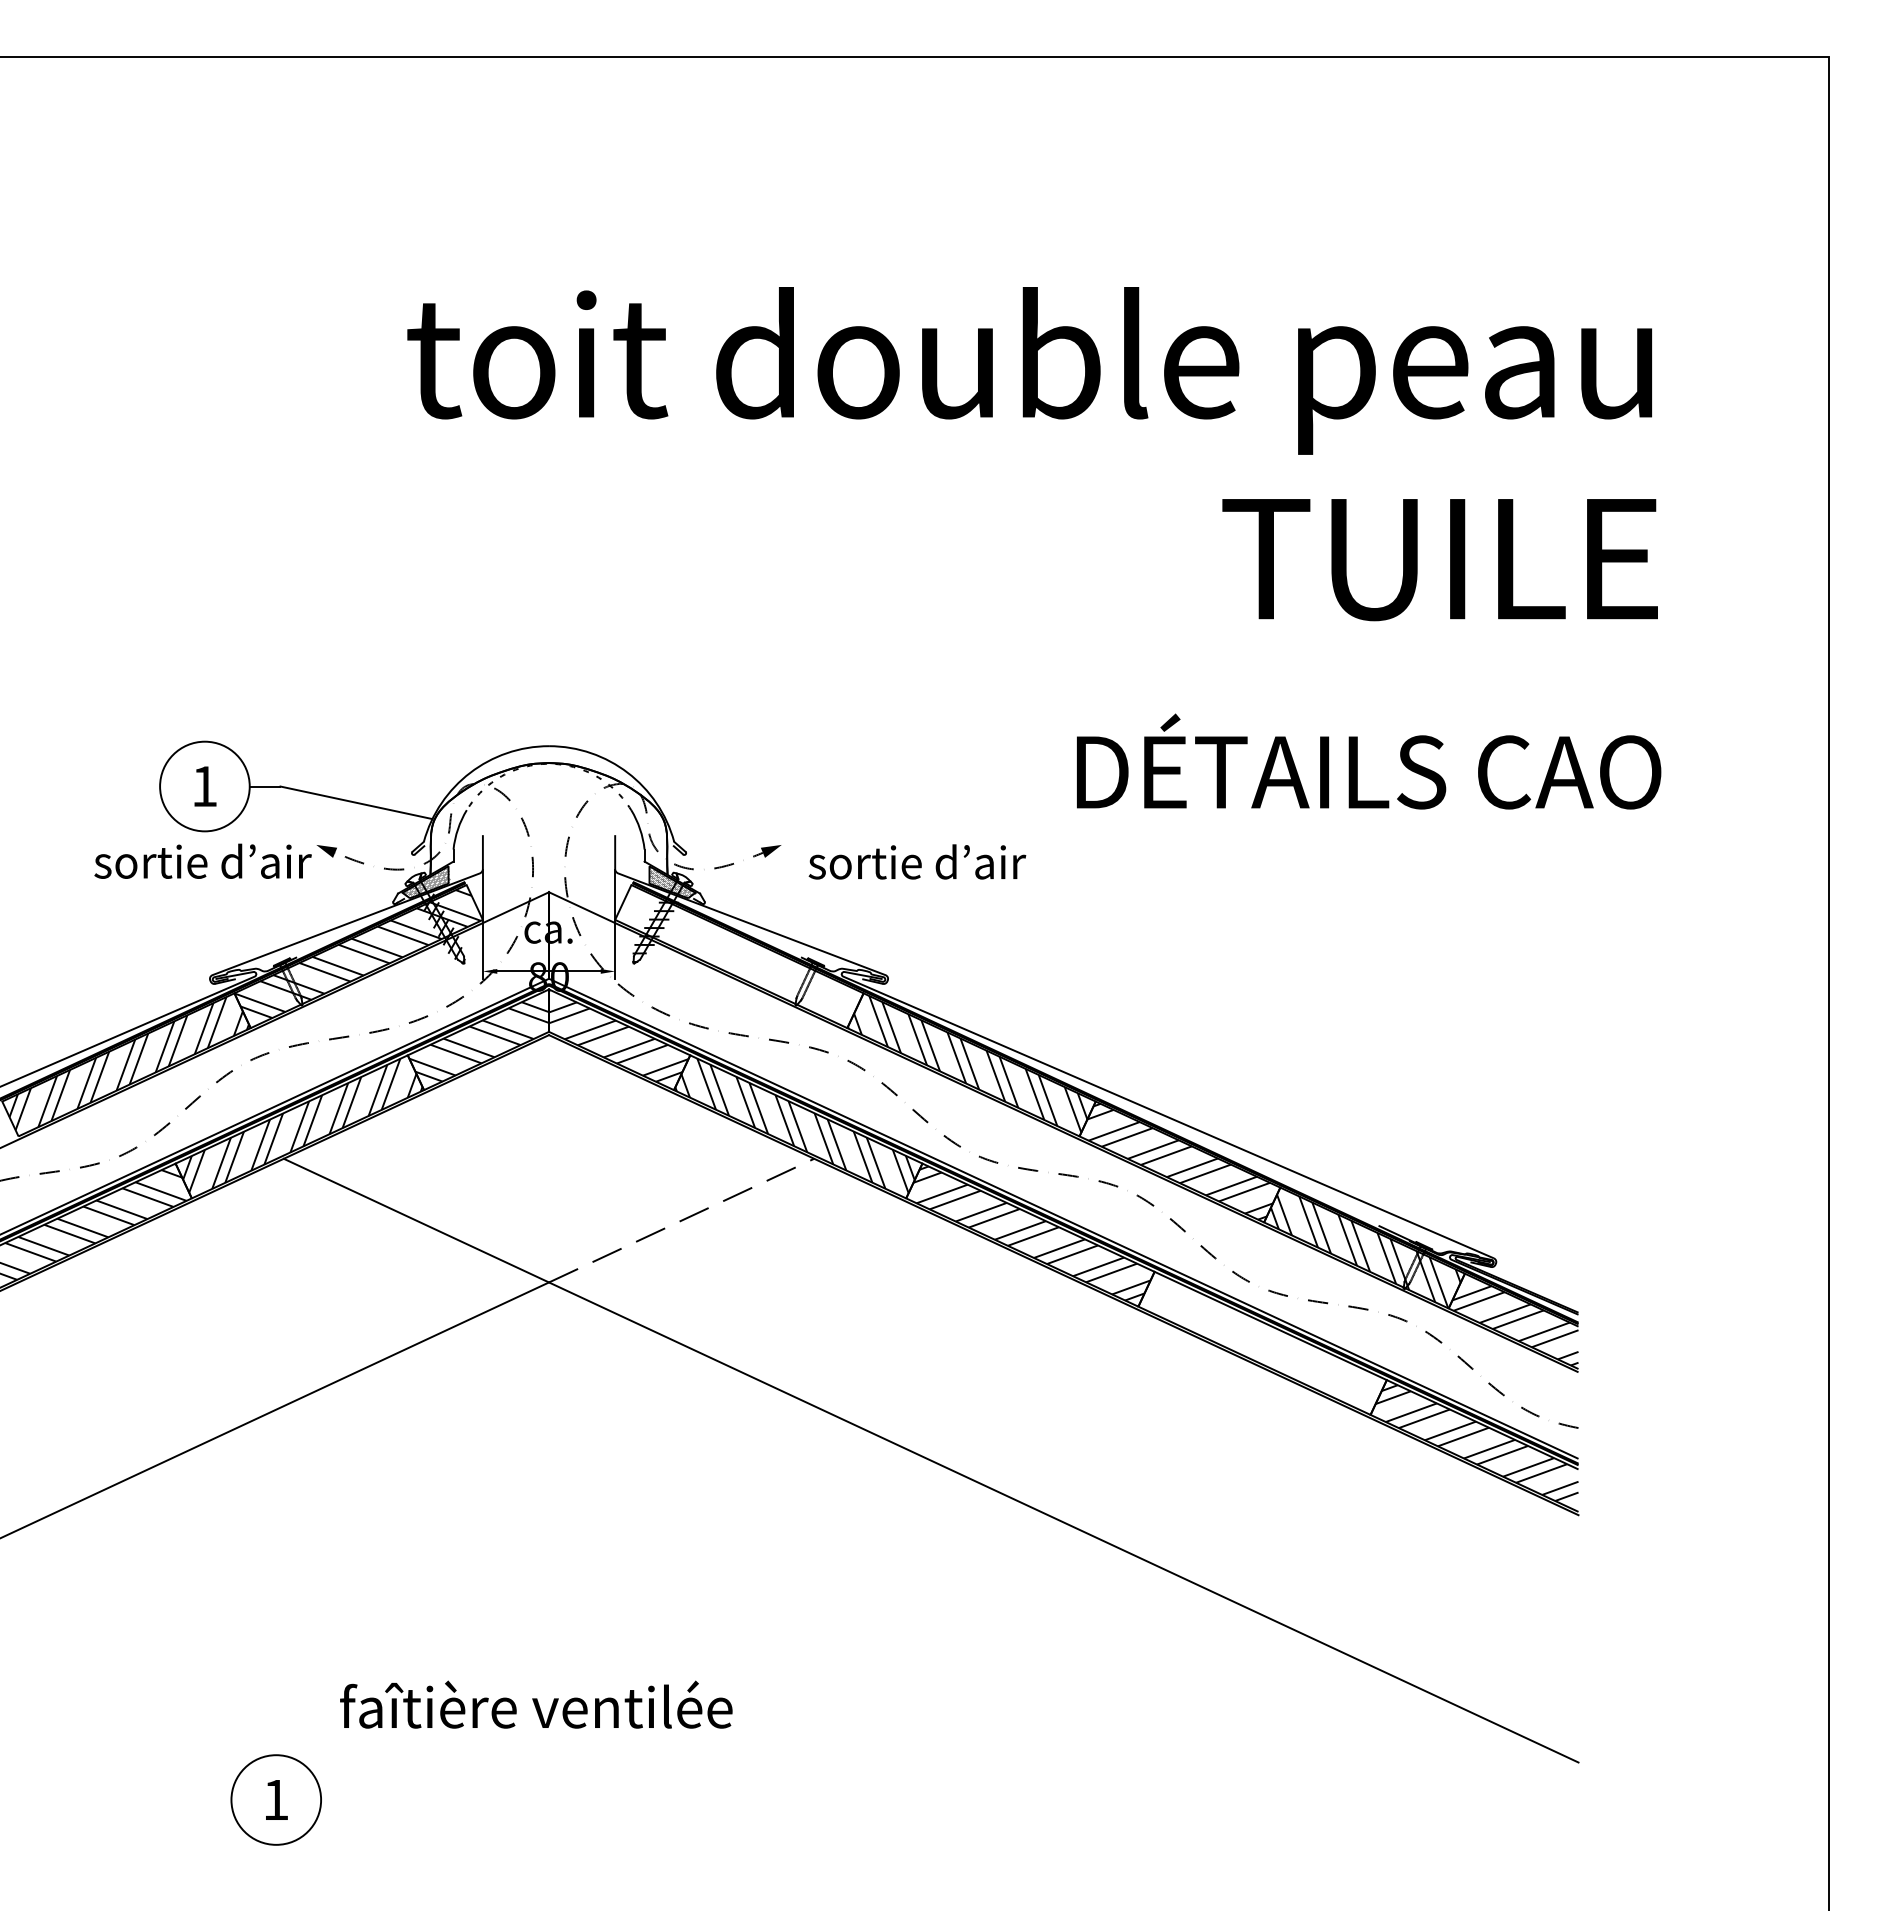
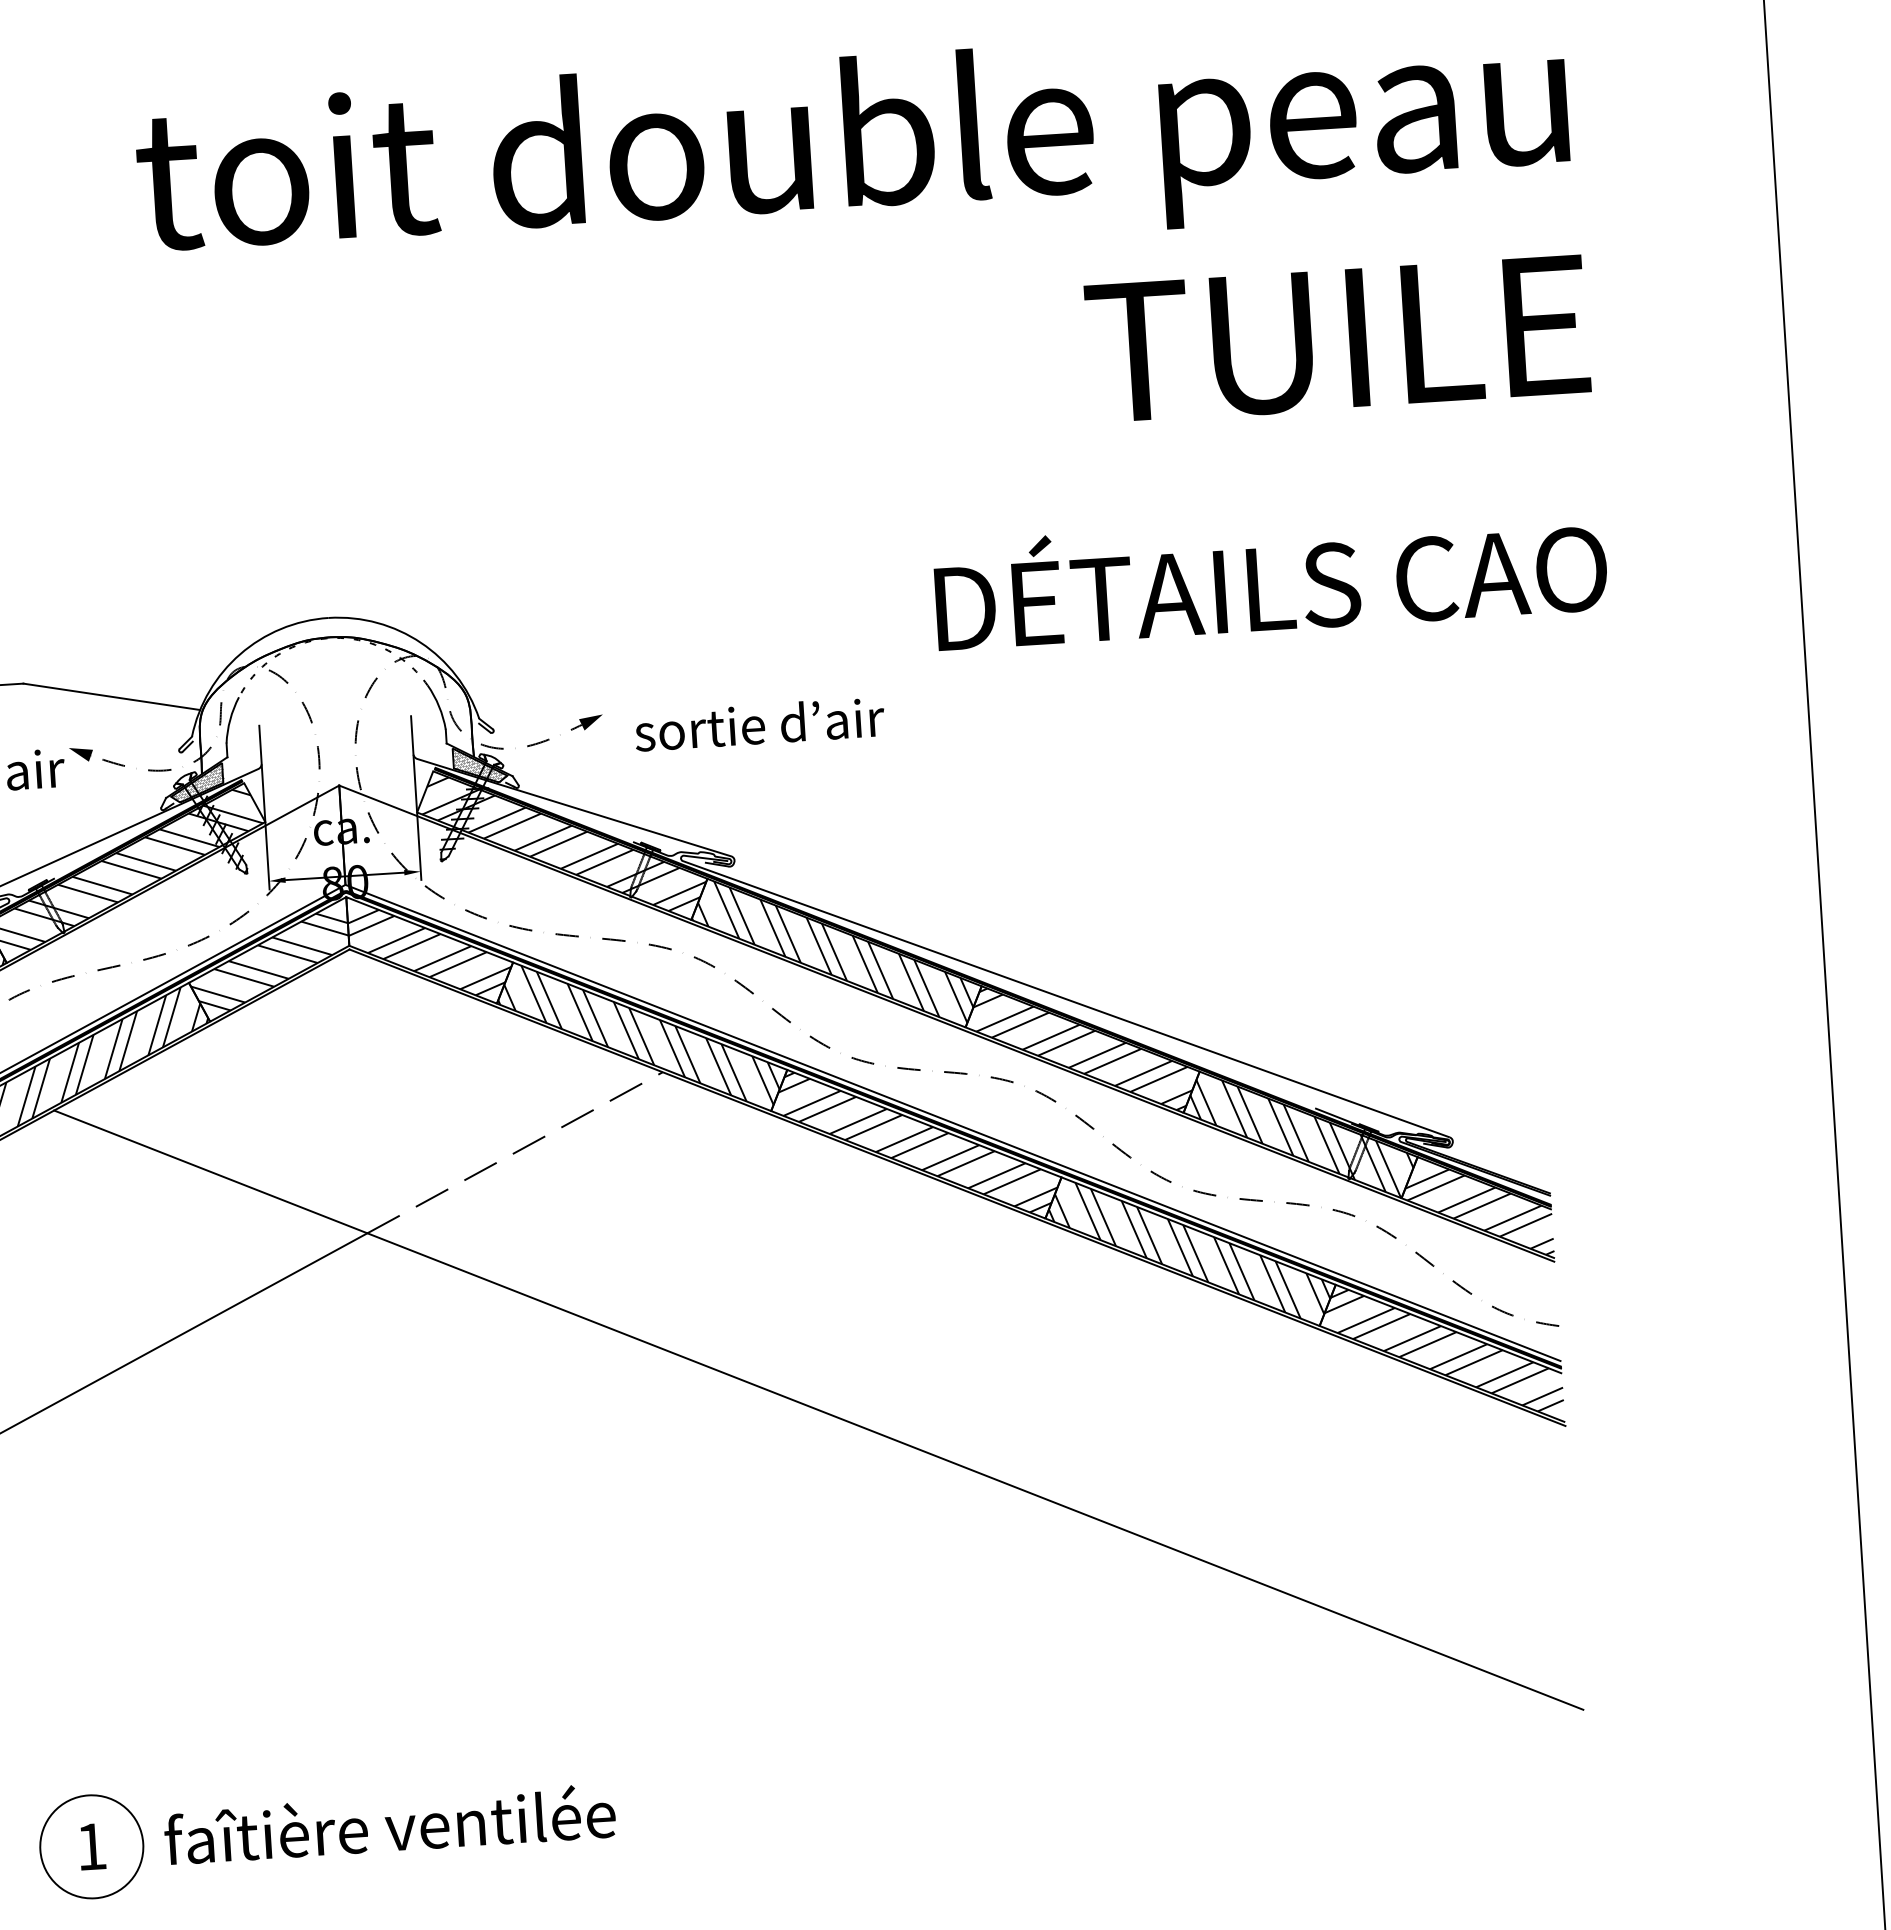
hatch: (740, 952) -> (563, 840), added
hatch: (1261, 1342) -> (1189, 1250), added
text: (536, 1704) -> (390, 1824), moved

